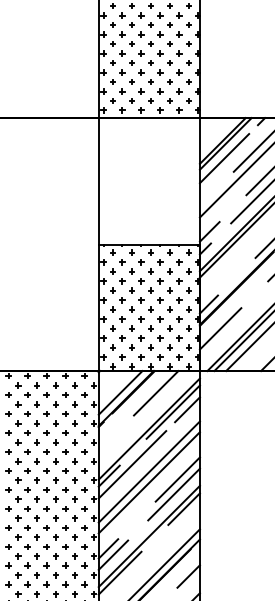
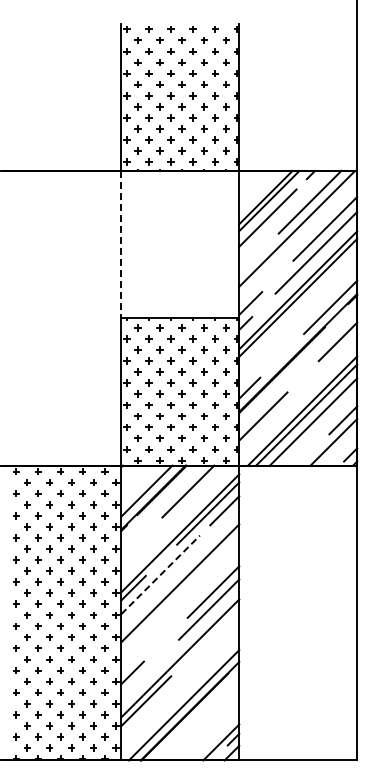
line: (98, 181) -> (121, 244), solid -> dashed
line: (132, 464) -> (160, 574), solid -> dashed
line: (149, 482) -> (180, 595), removed
line: (183, 509) -> (220, 626), removed
line: (113, 555) -> (138, 680), removed
line: (188, 576) -> (226, 705), removed

